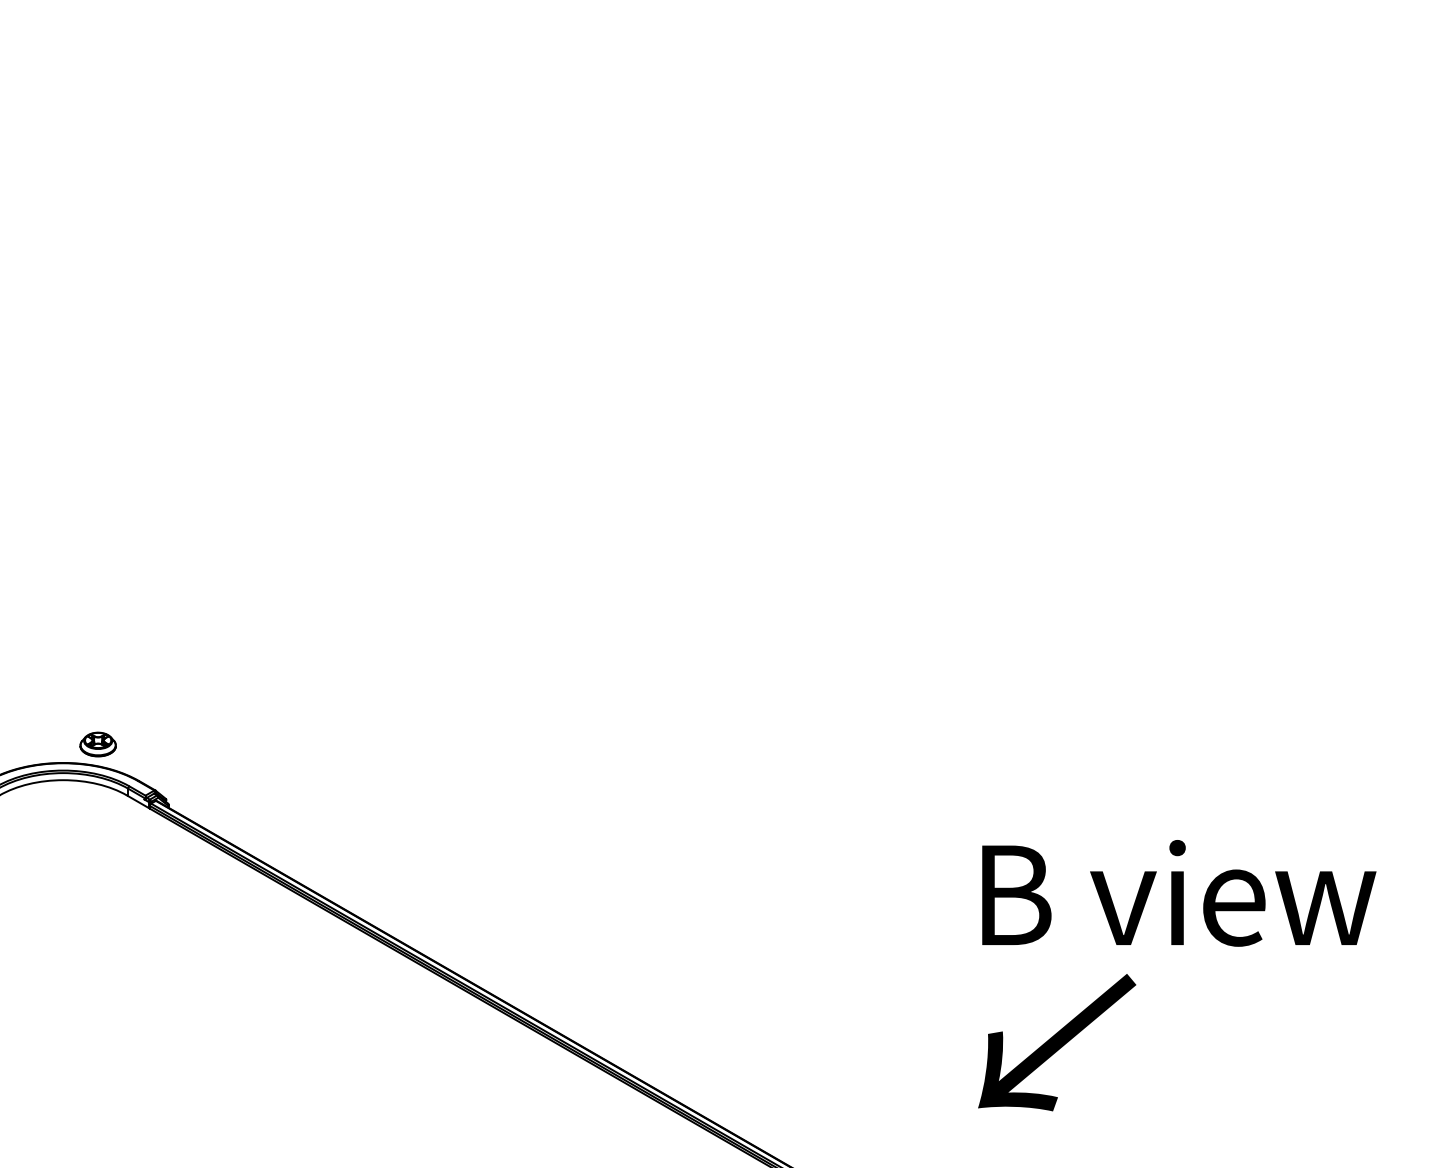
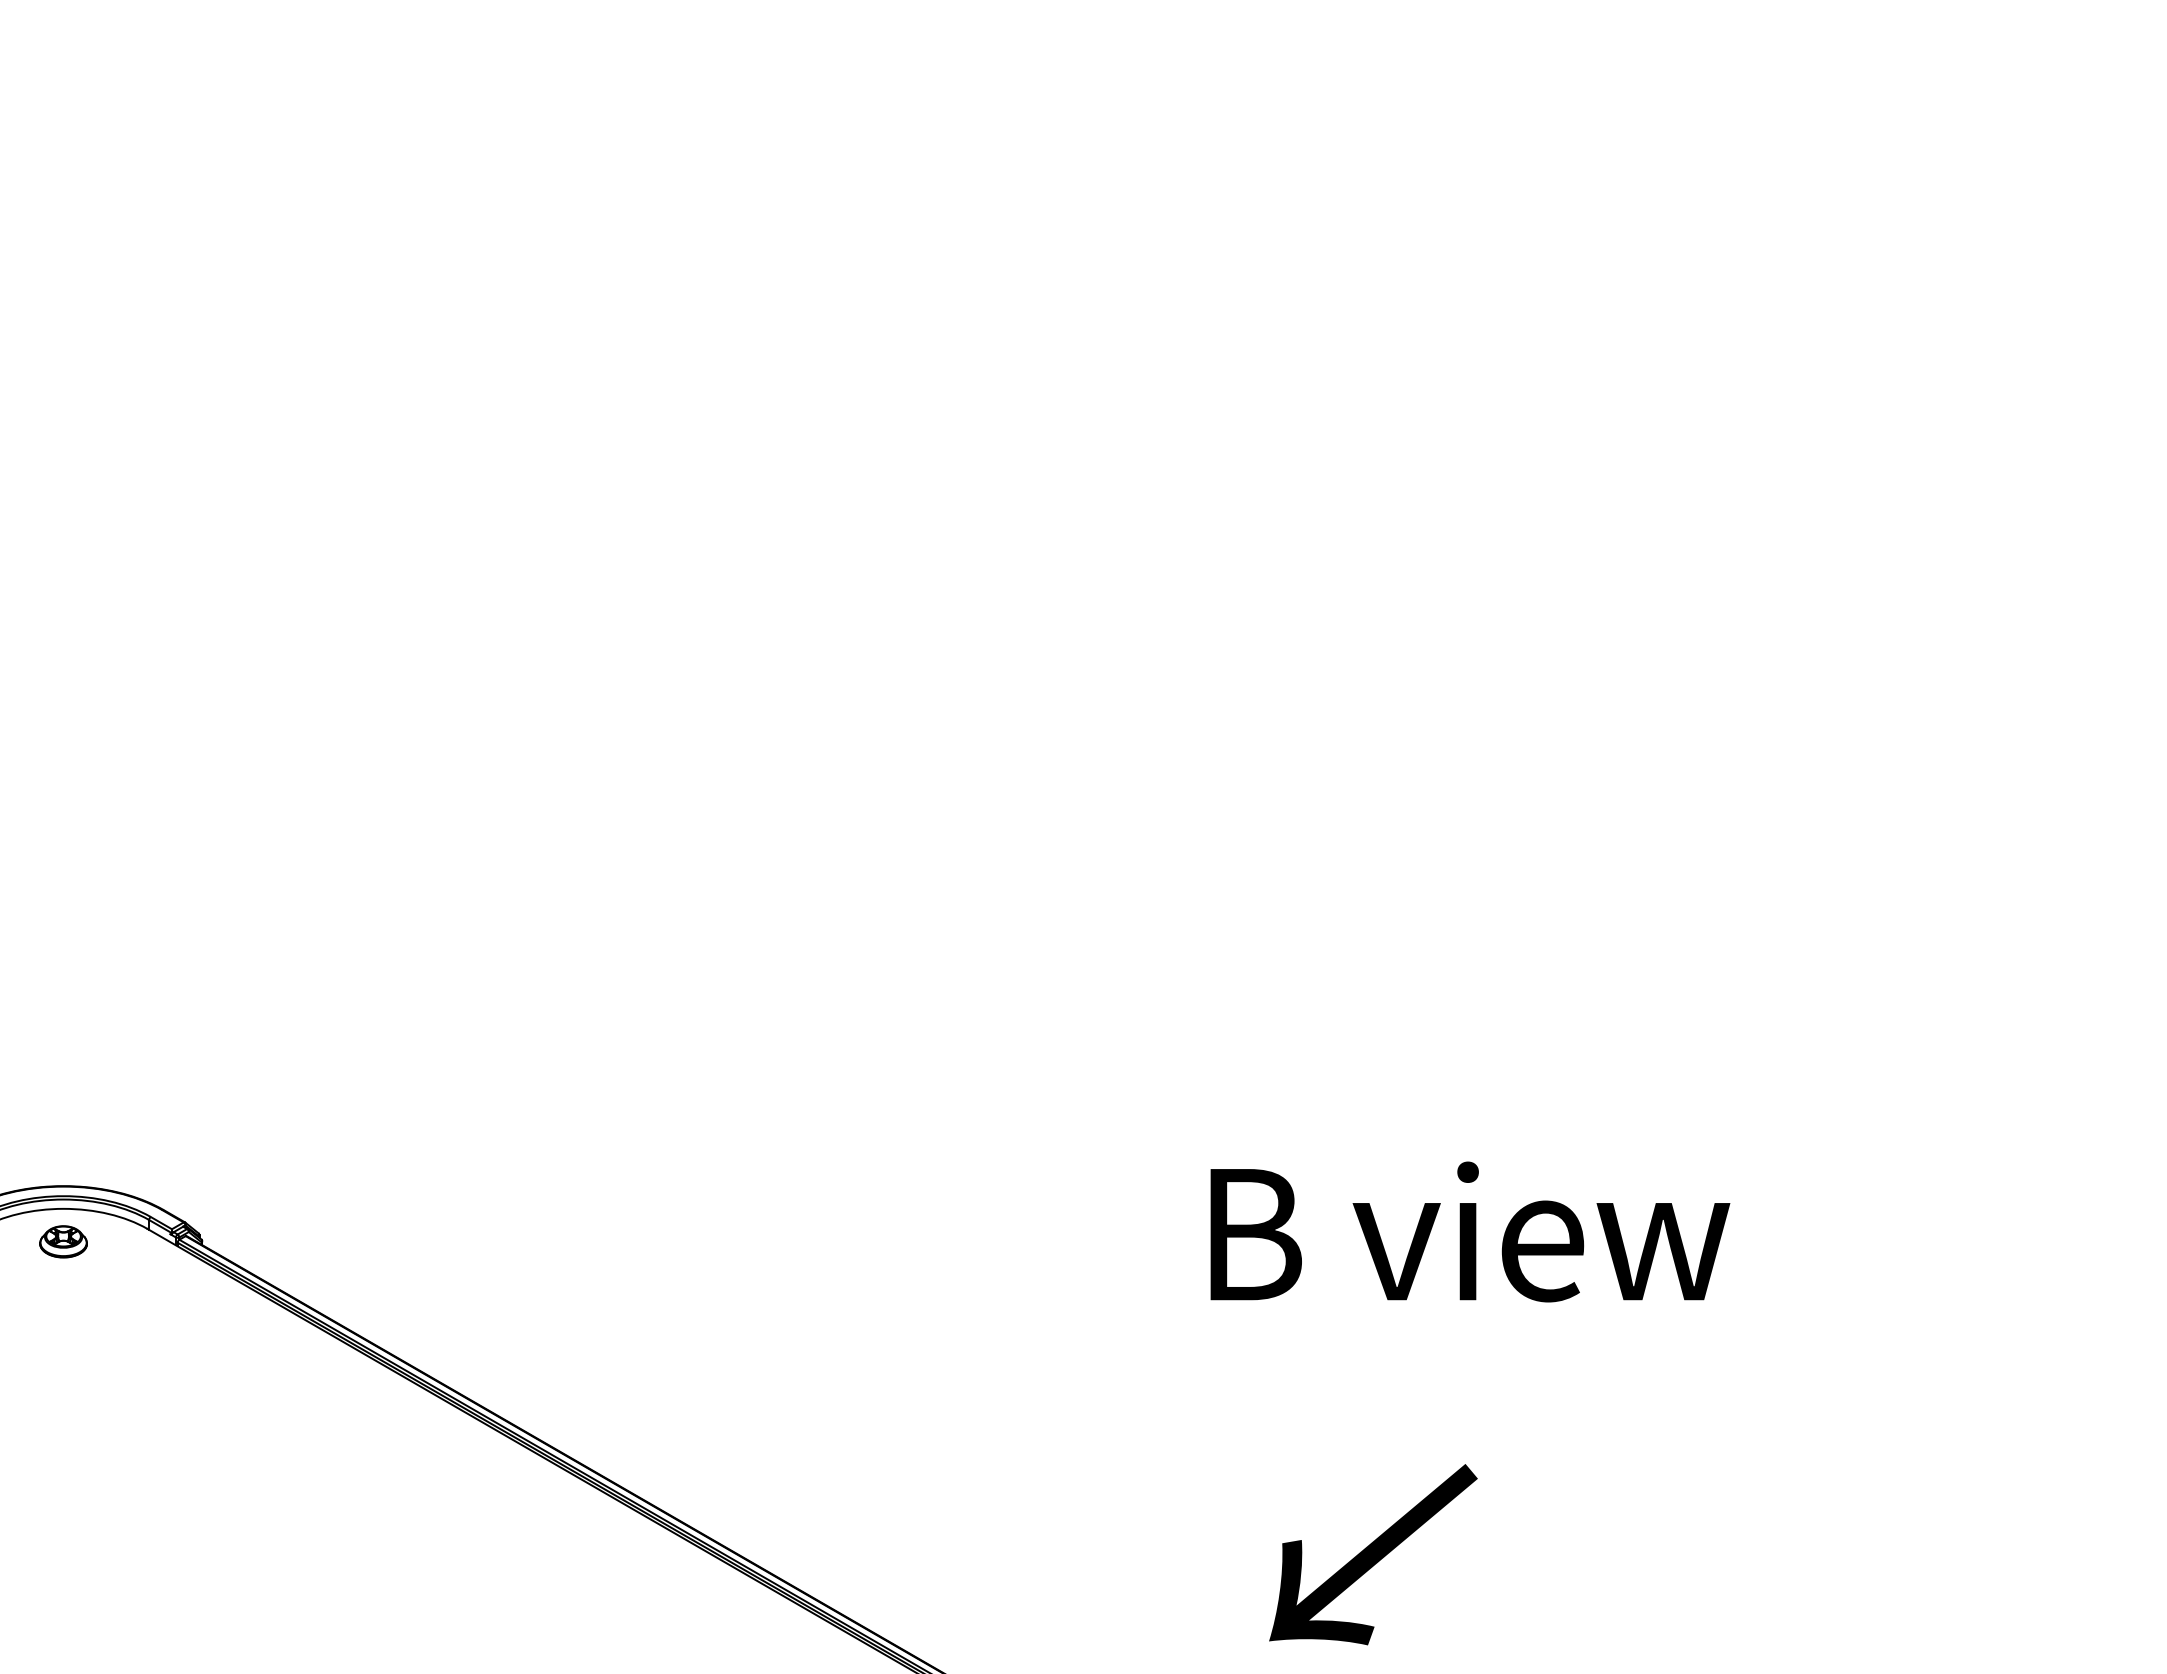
part: (98, 744) -> (63, 1241), moved
text: (1179, 892) -> (1470, 1231), moved

